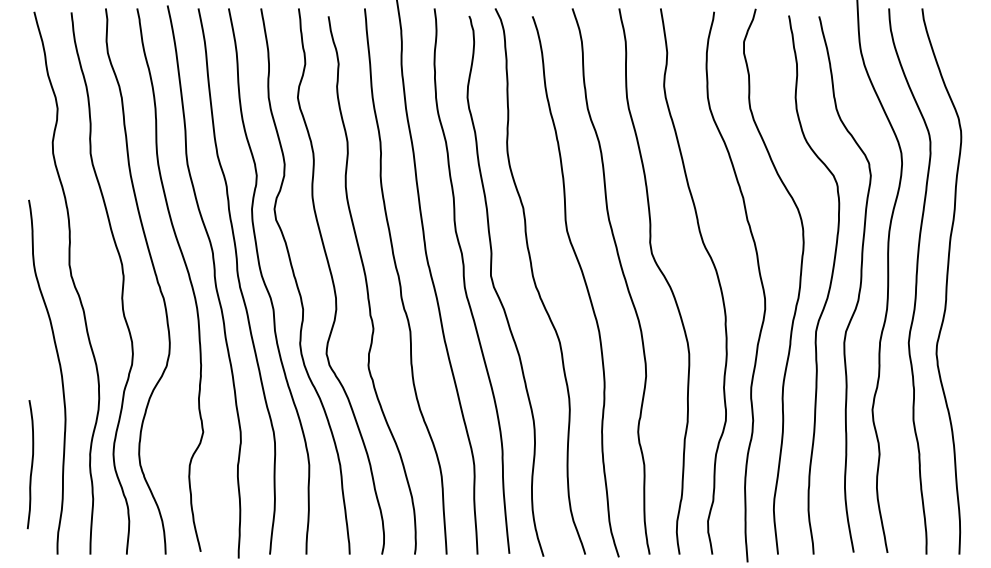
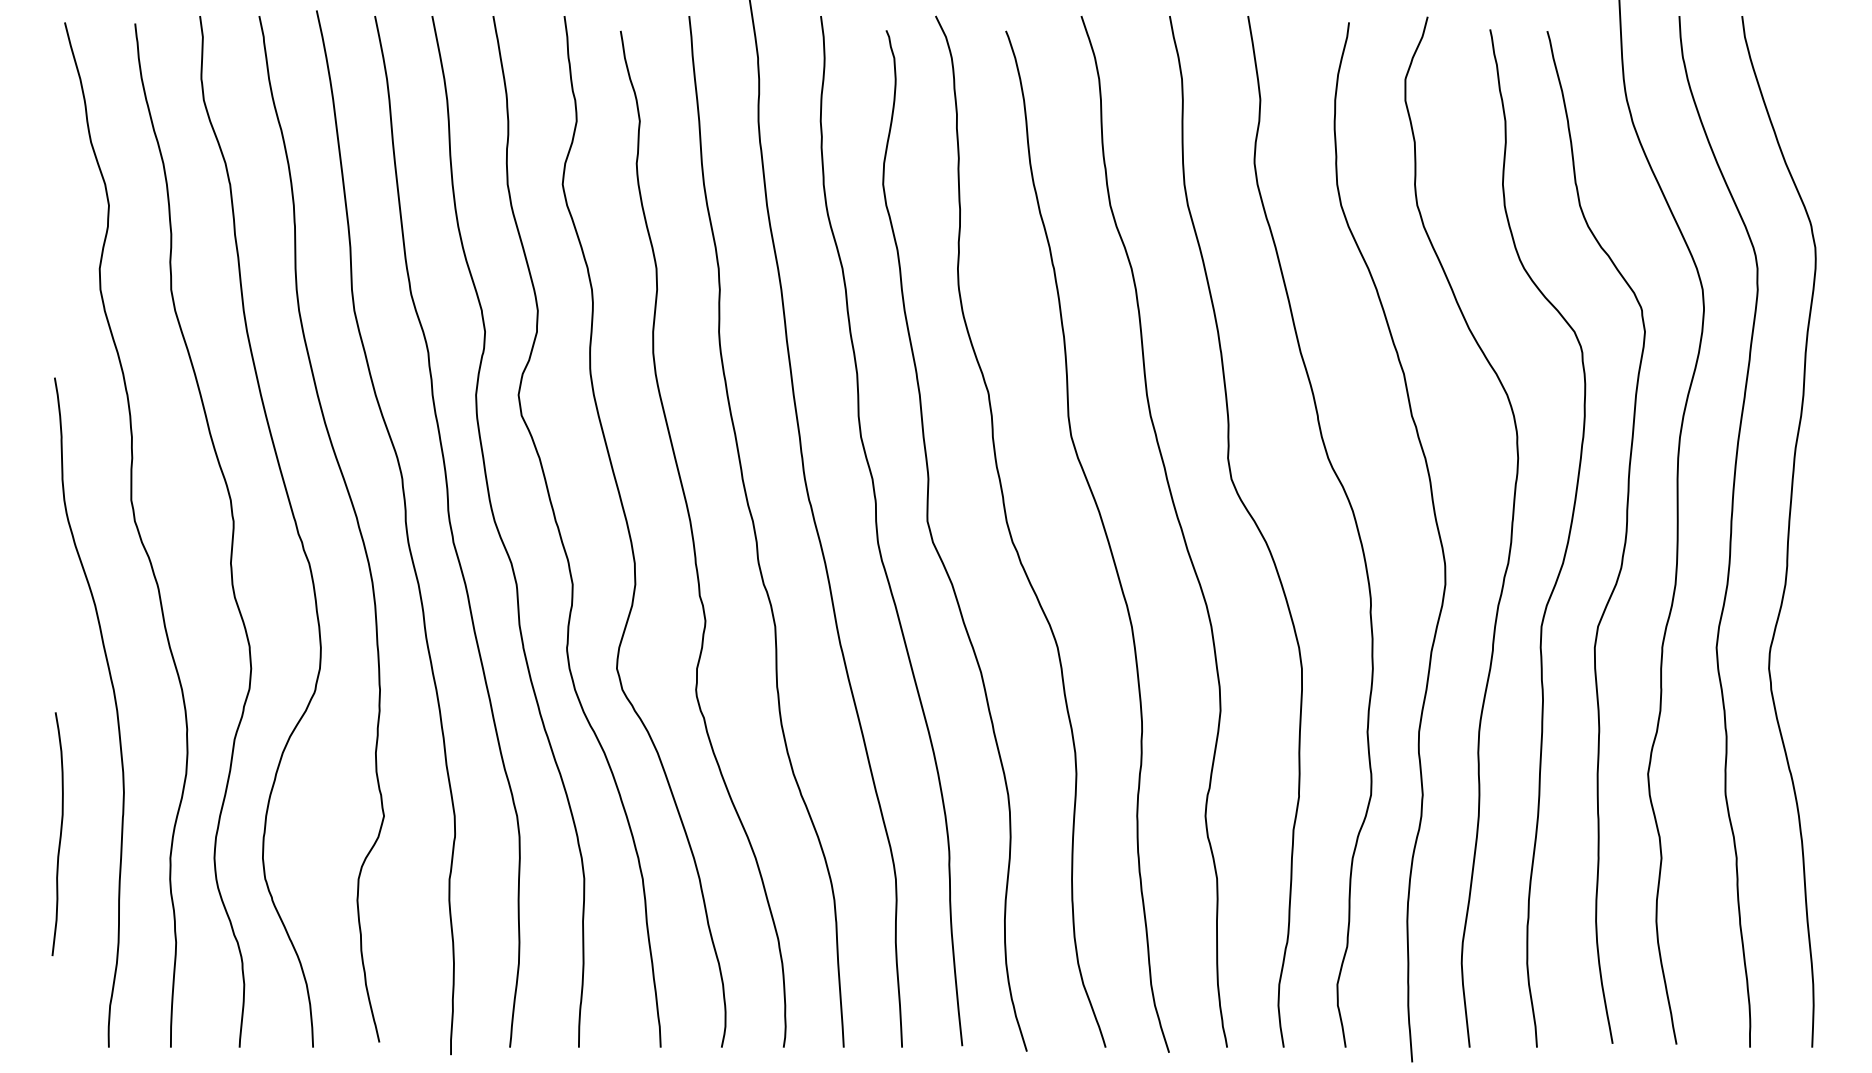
curve: (31, 464) -> (59, 833), moved

